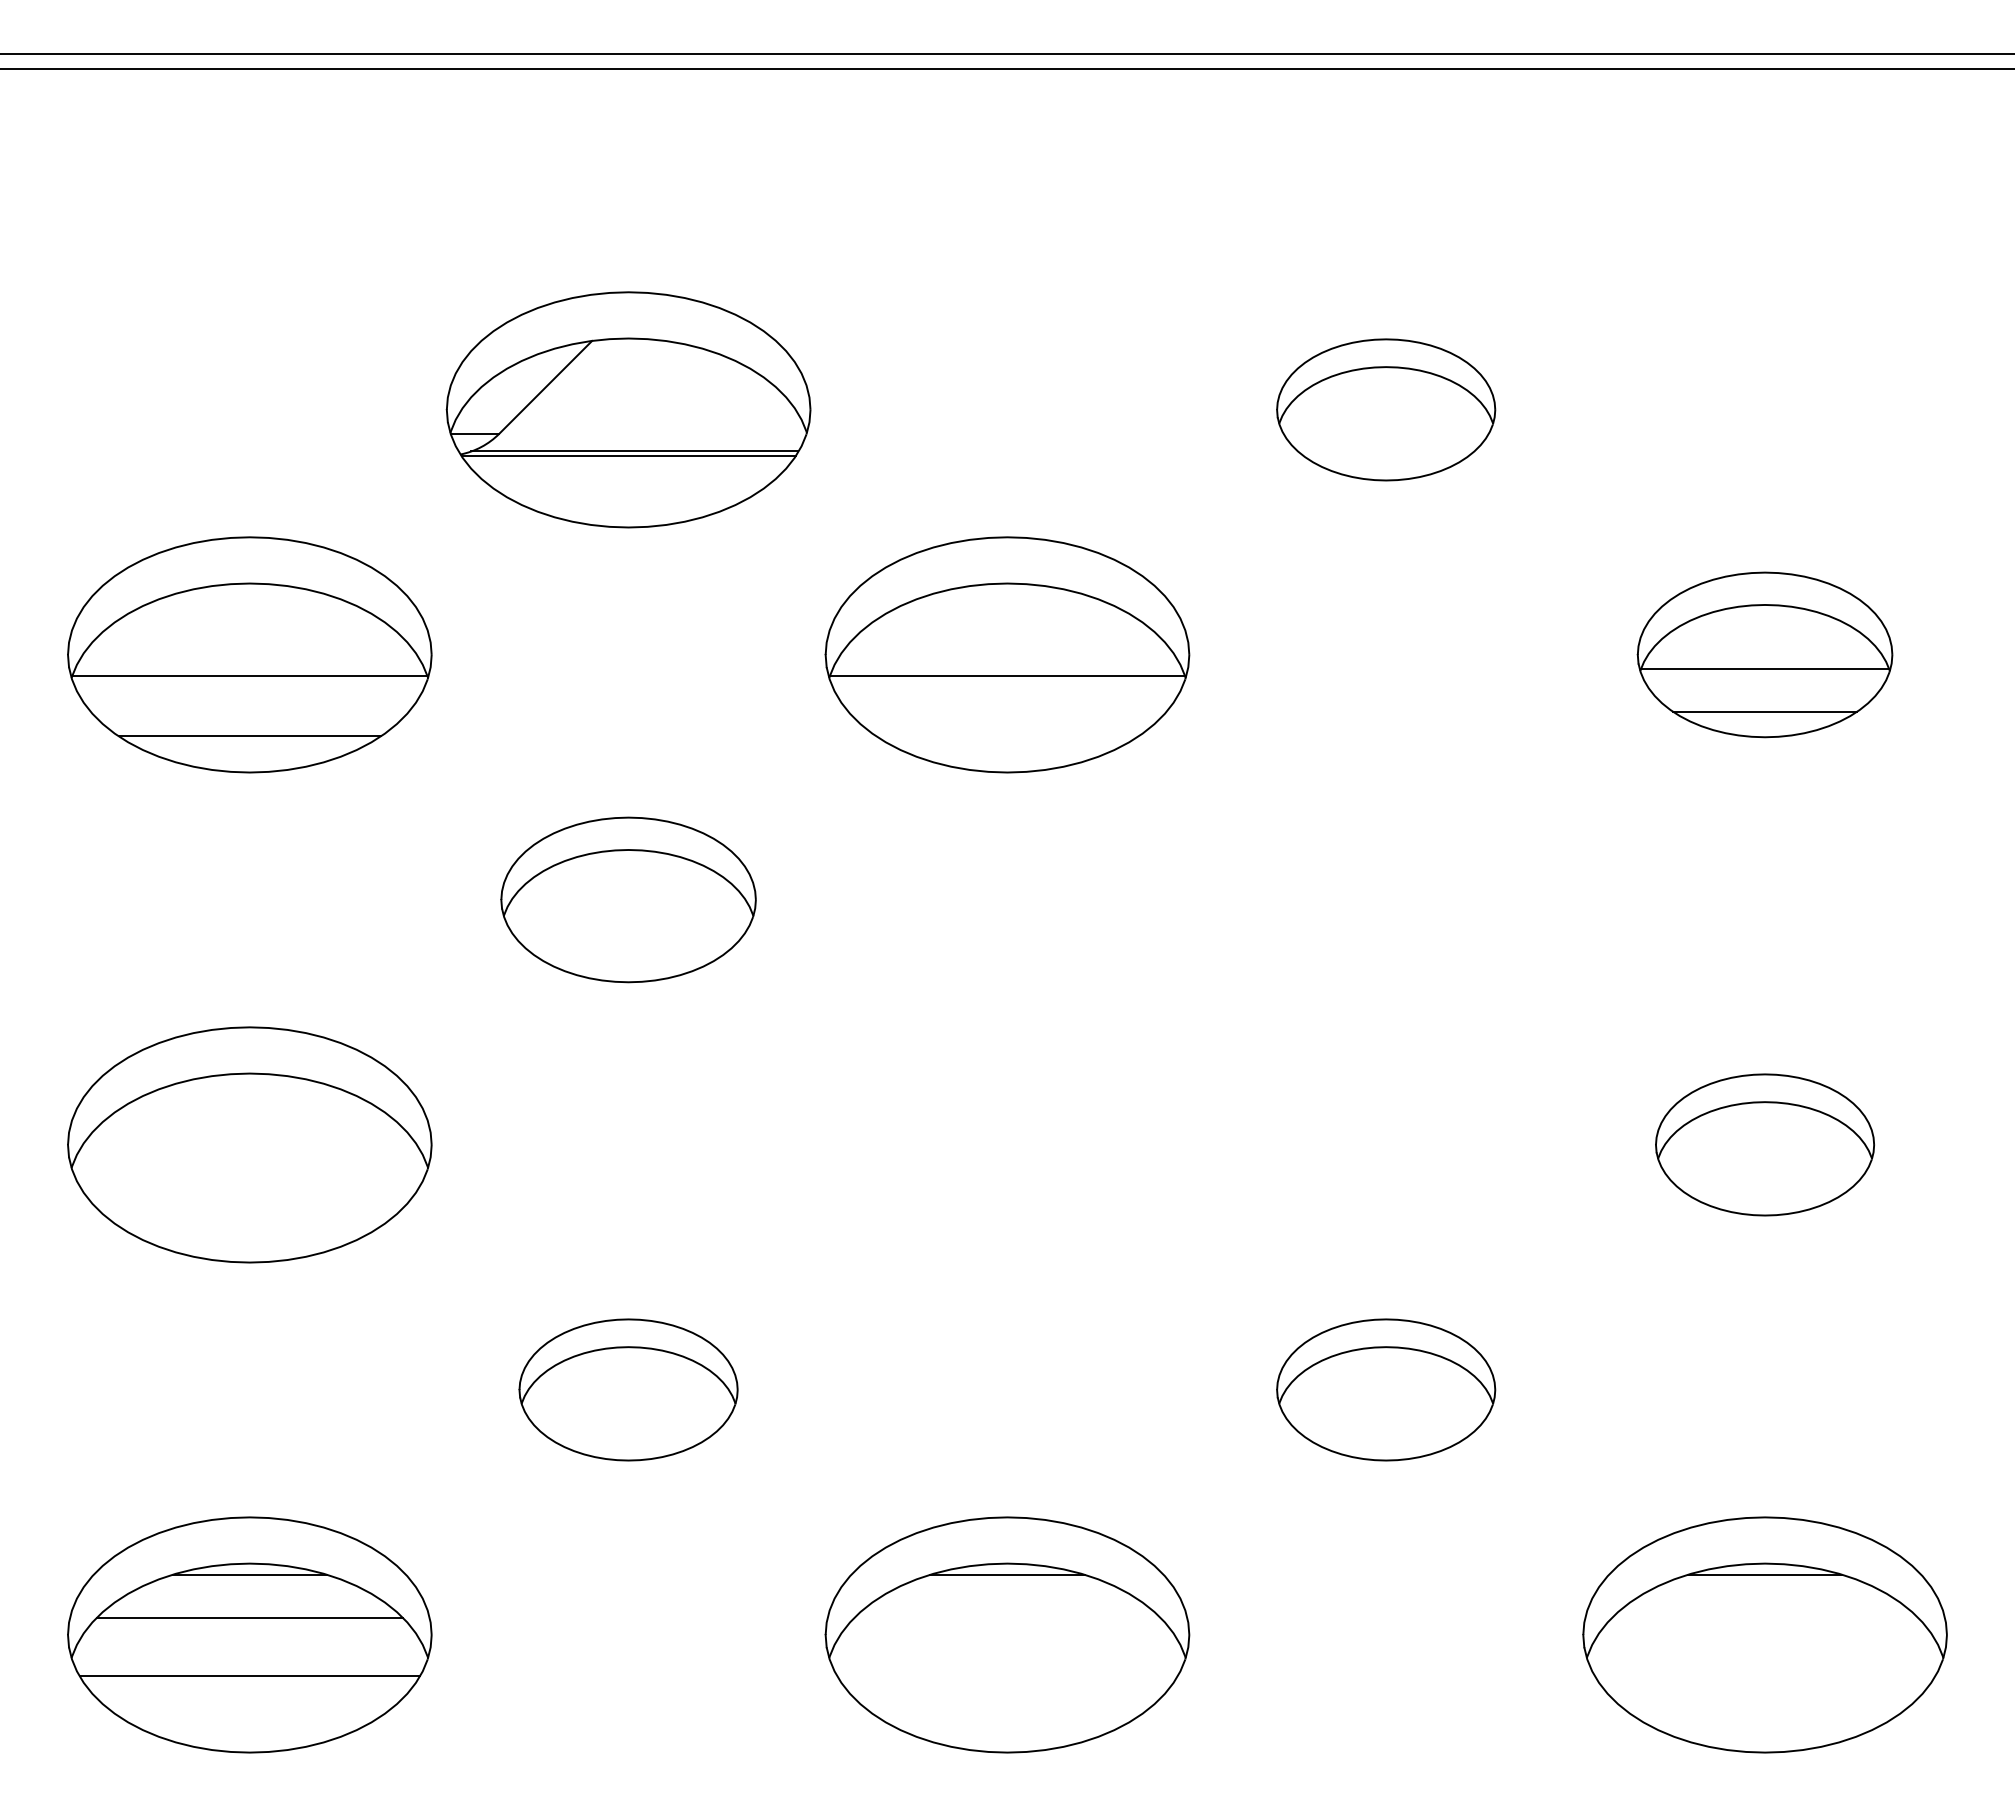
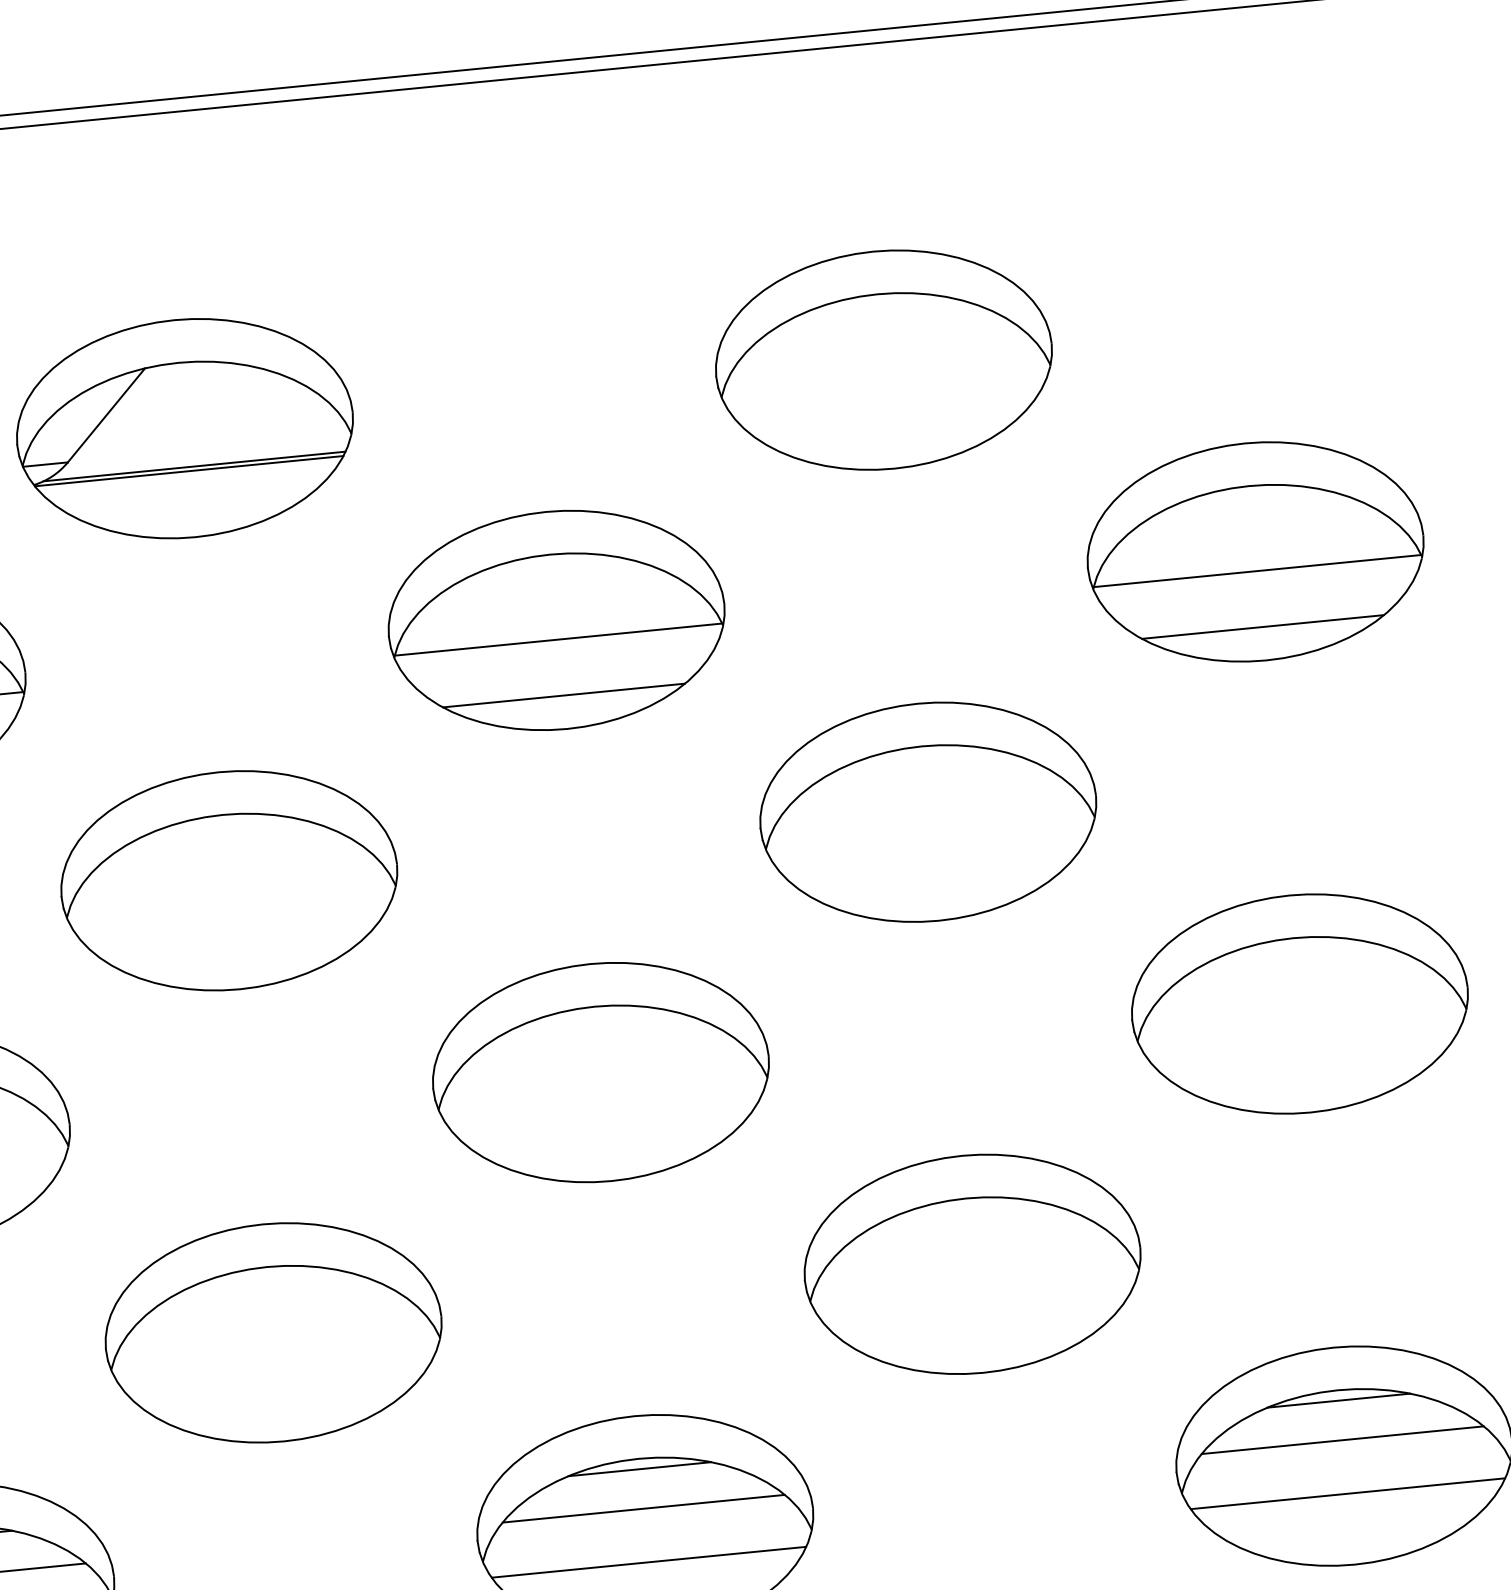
part: (1385, 409) -> (883, 359), size x1.67
part: (1764, 654) -> (1255, 551), size x1.43
line: (1007, 736) -> (564, 695), added
part: (628, 899) -> (229, 880), size x1.43
part: (1385, 899) -> (927, 811), added
part: (1007, 1144) -> (600, 1072), added
part: (1764, 1144) -> (1299, 1003), size x1.67
part: (628, 1389) -> (273, 1332), size x1.67
part: (1385, 1389) -> (971, 1263), size x1.67
line: (1007, 1617) -> (643, 1508), added
line: (1764, 1617) -> (1342, 1440), added
line: (1007, 1675) -> (648, 1562), added
line: (1764, 1675) -> (1347, 1493), added

